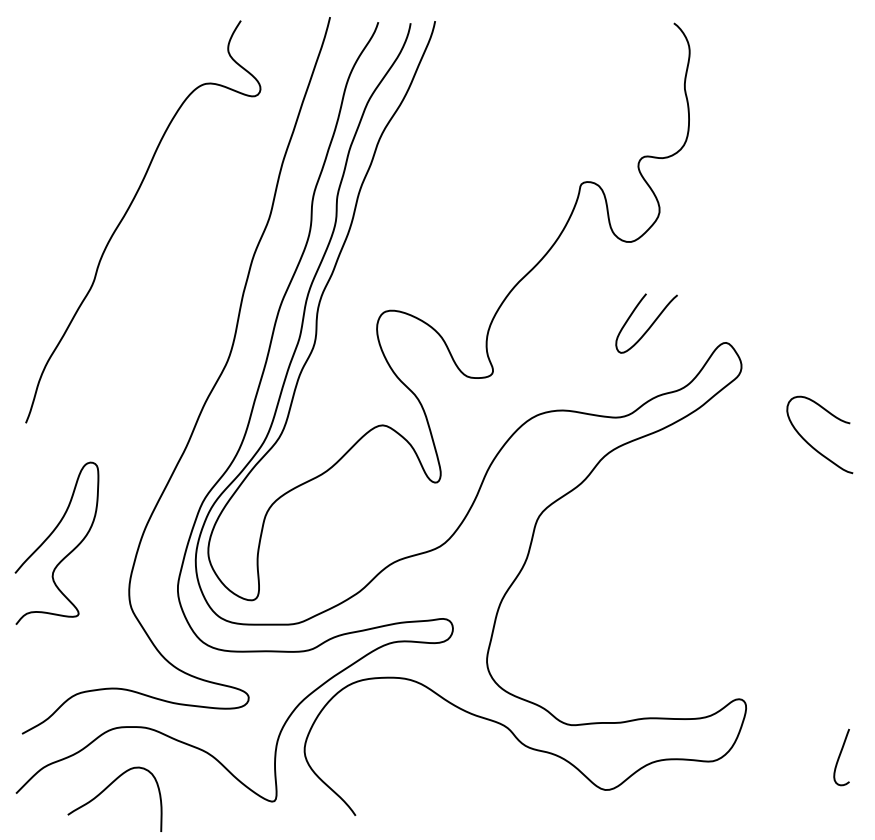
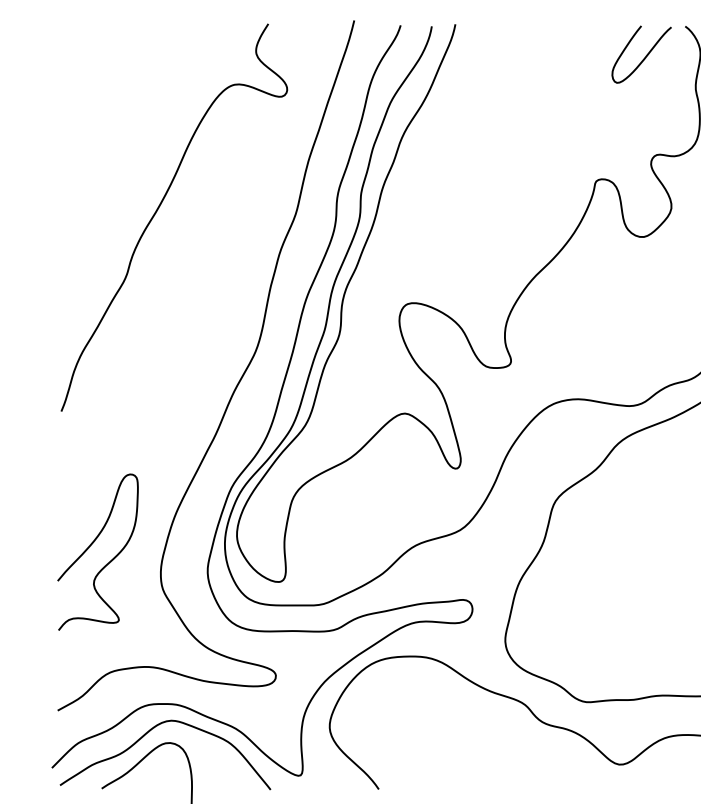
curve: (649, 326) -> (644, 57), moved
curve: (50, 536) -> (91, 545), moved
curve: (117, 756) -> (149, 732), added

